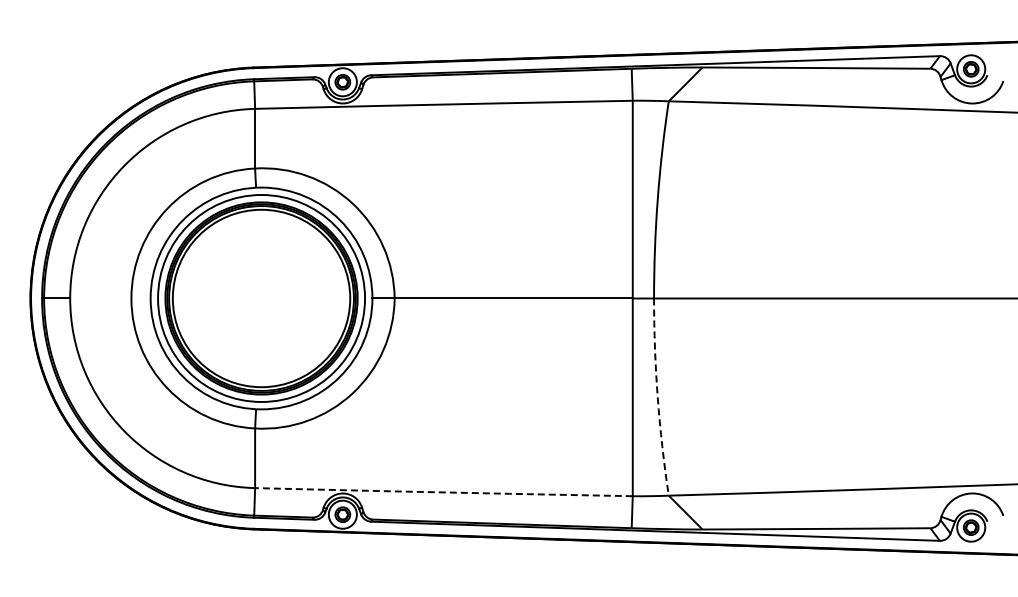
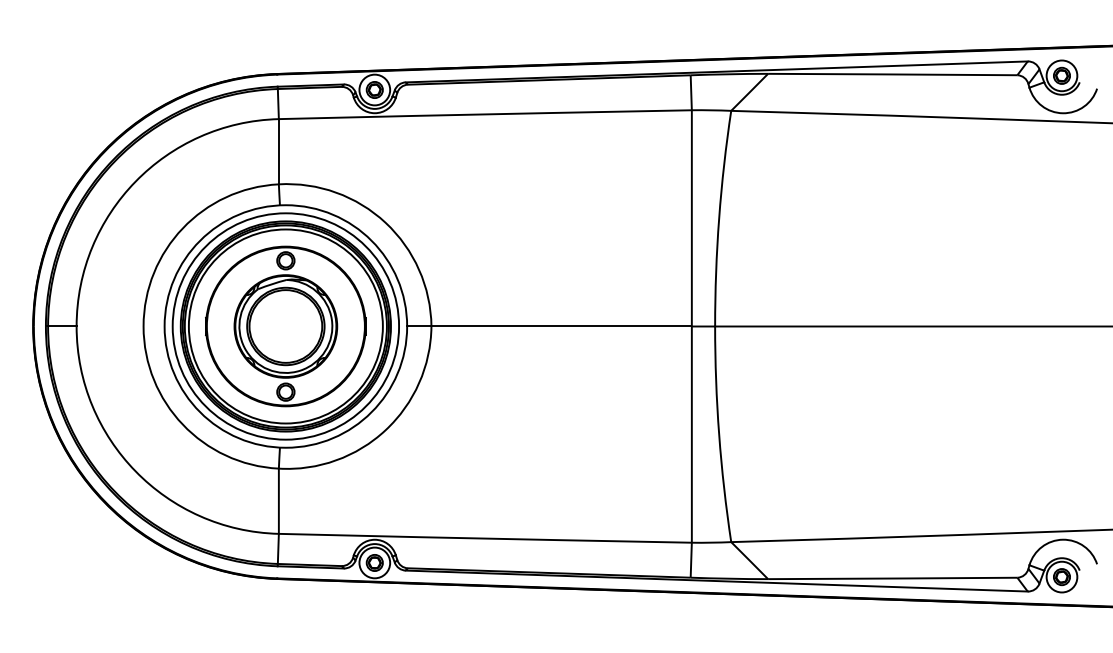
part: (261, 298) -> (285, 326), added
arc: (657, 397) -> (718, 434), dashed -> solid
line: (444, 492) -> (485, 538), dashed -> solid

